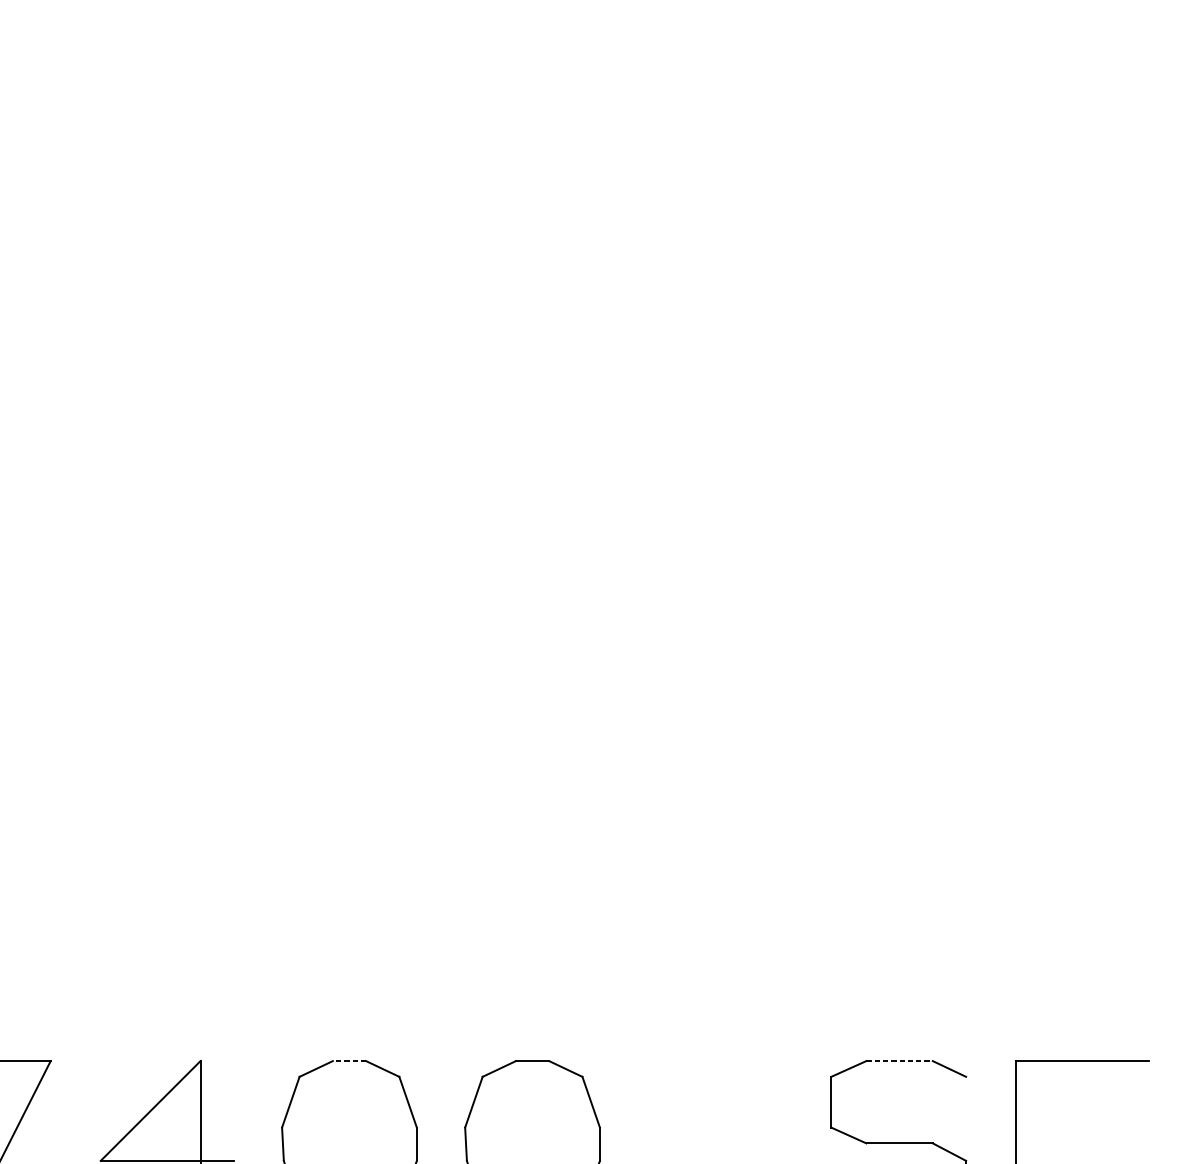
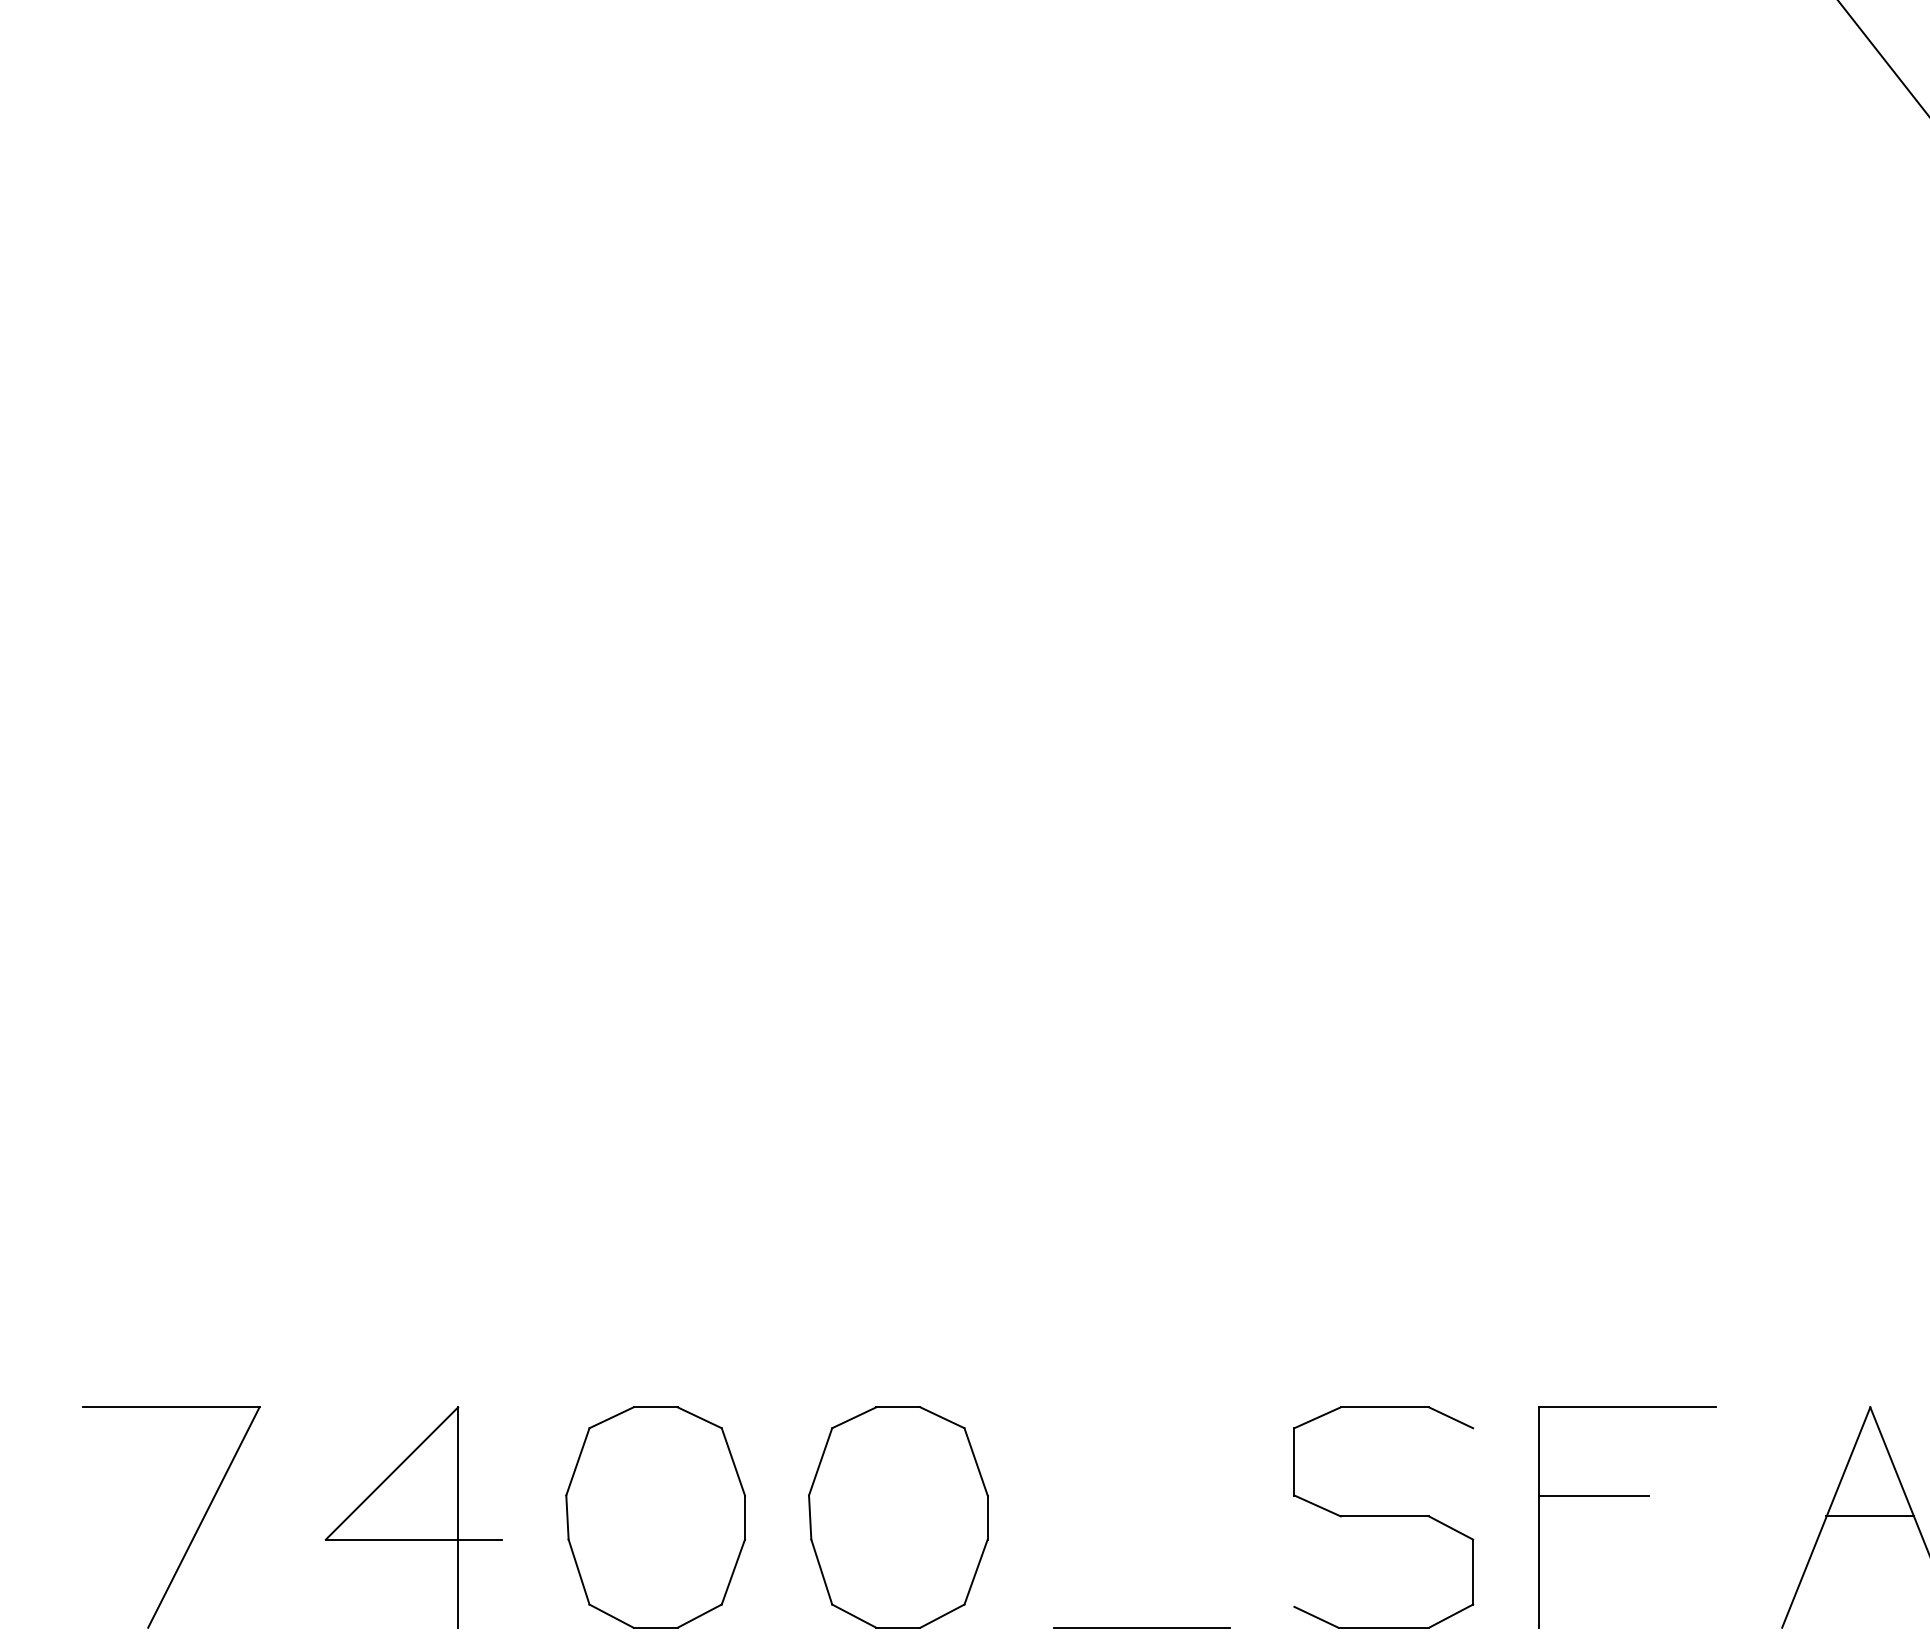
line: (349, 1061) -> (655, 1407), dashed -> solid
line: (900, 1061) -> (1385, 1407), dashed -> solid
line: (1056, 1127) -> (1593, 1495), added

